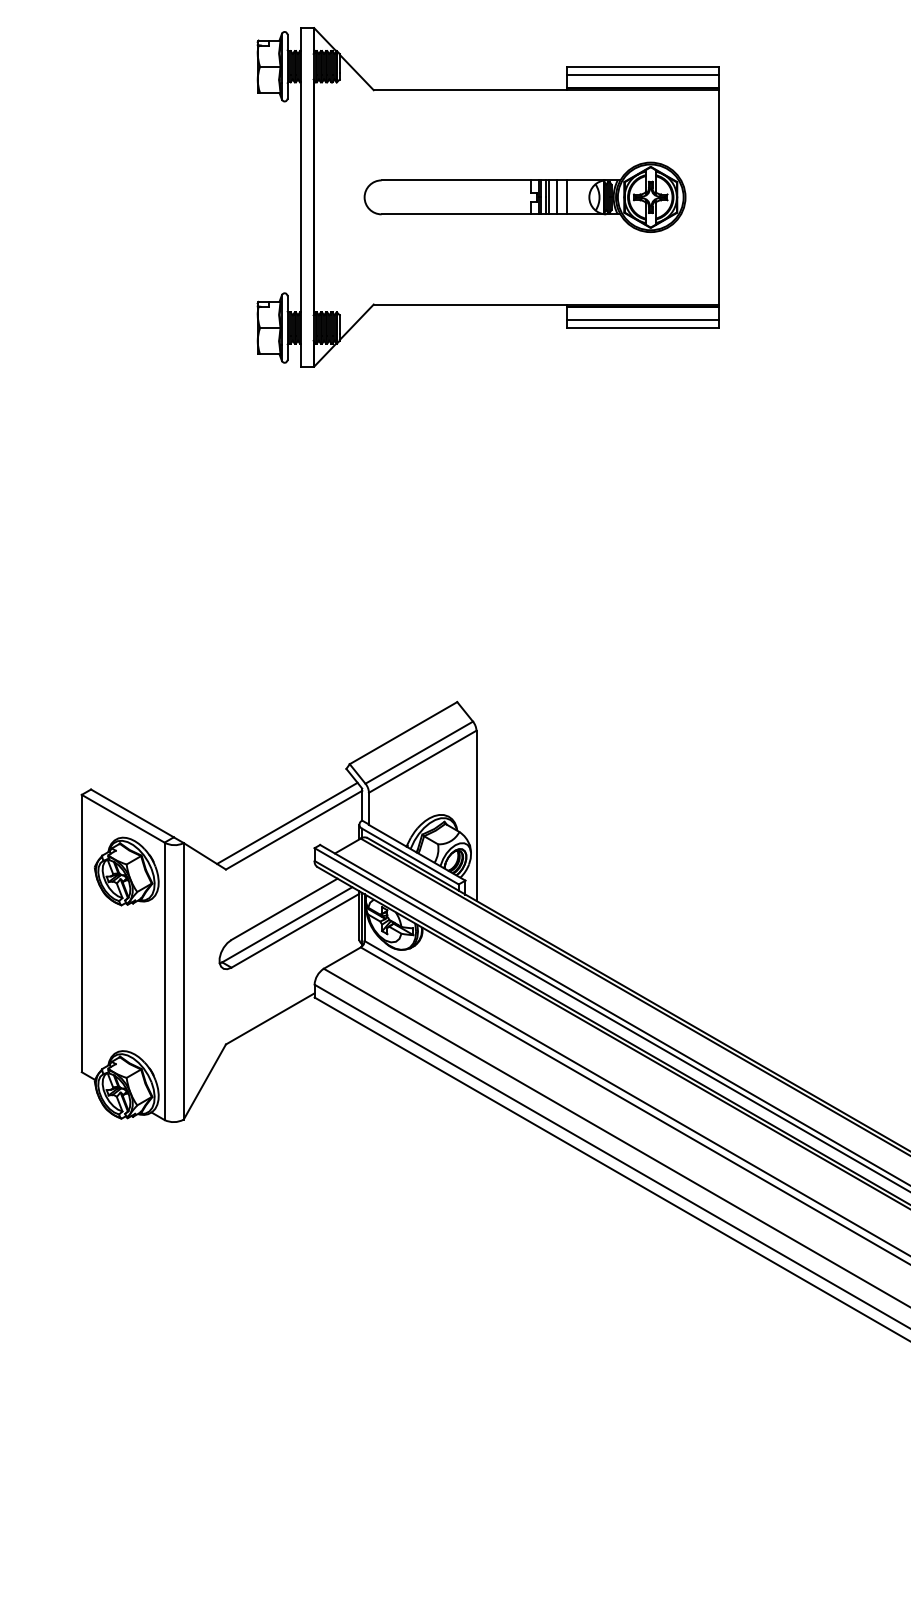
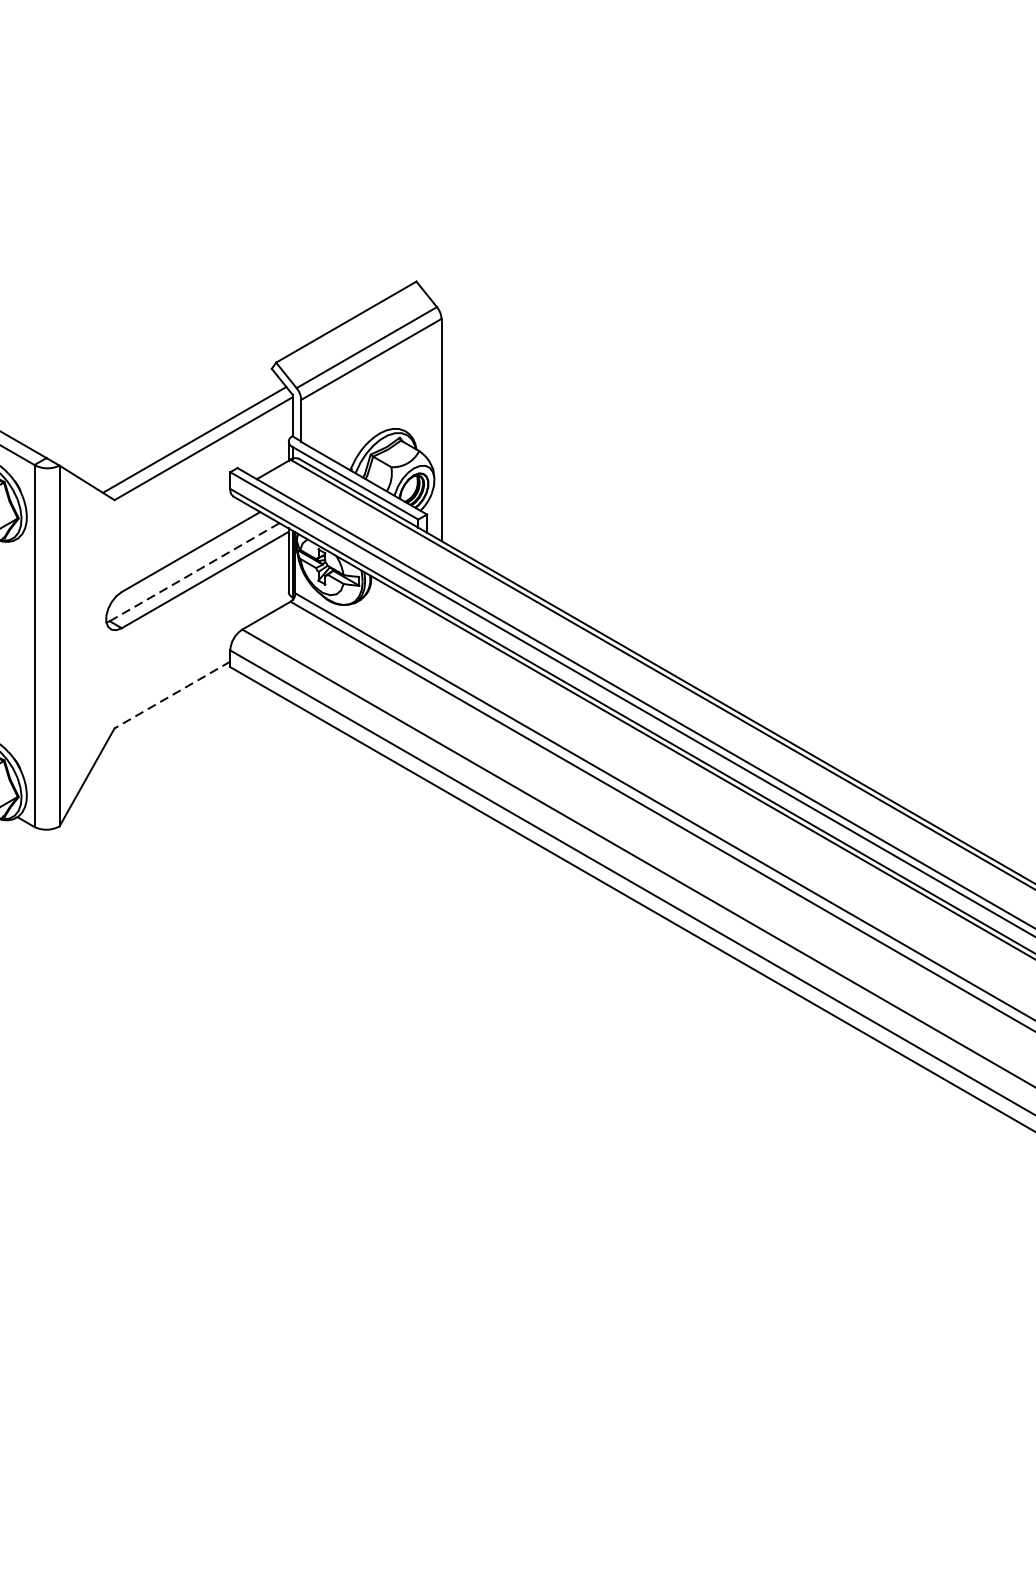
line: (287, 924) -> (194, 571), solid -> dashed
line: (269, 1019) -> (171, 695), solid -> dashed

